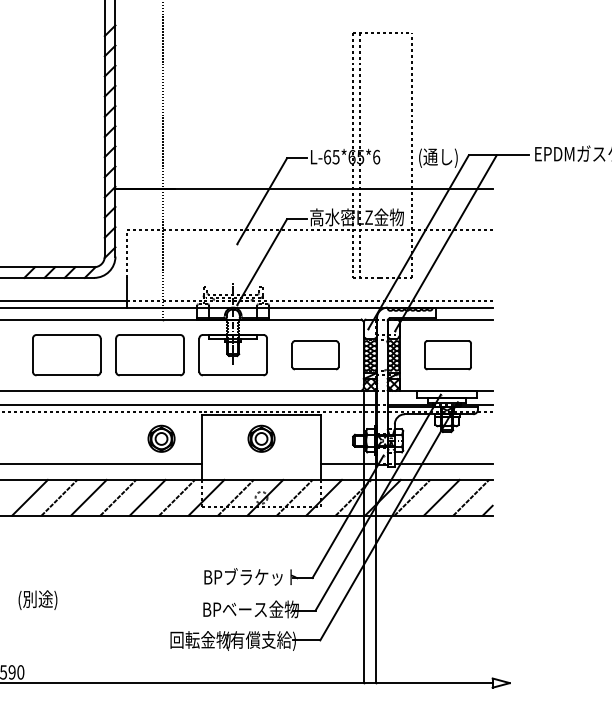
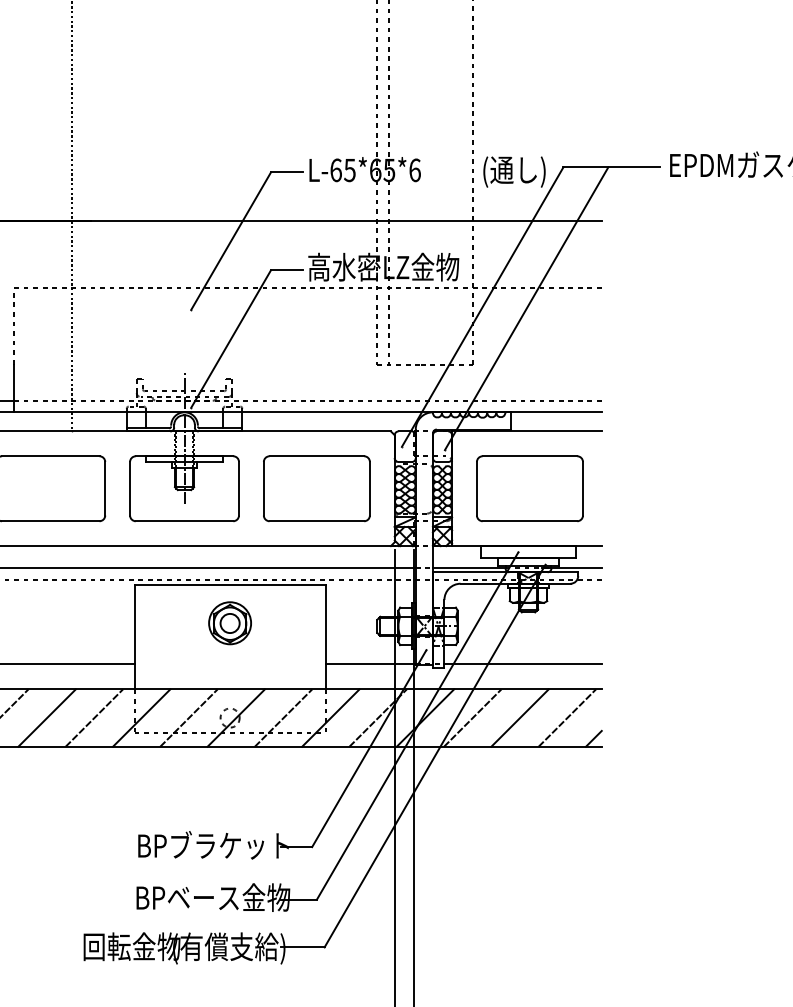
part: (315, 355) -> (316, 489), size x1.43
part: (447, 355) -> (529, 489), size x1.43
part: (161, 438) -> (69, 622), removed

